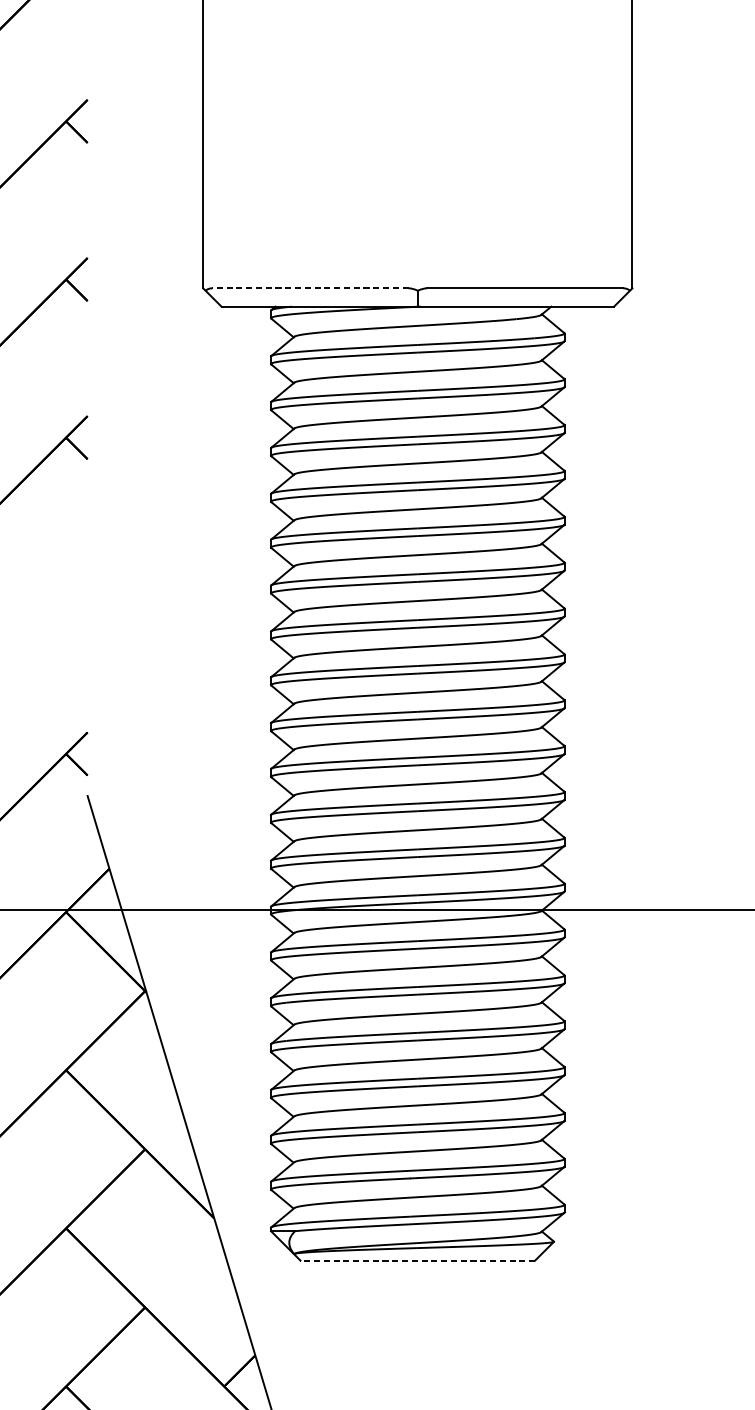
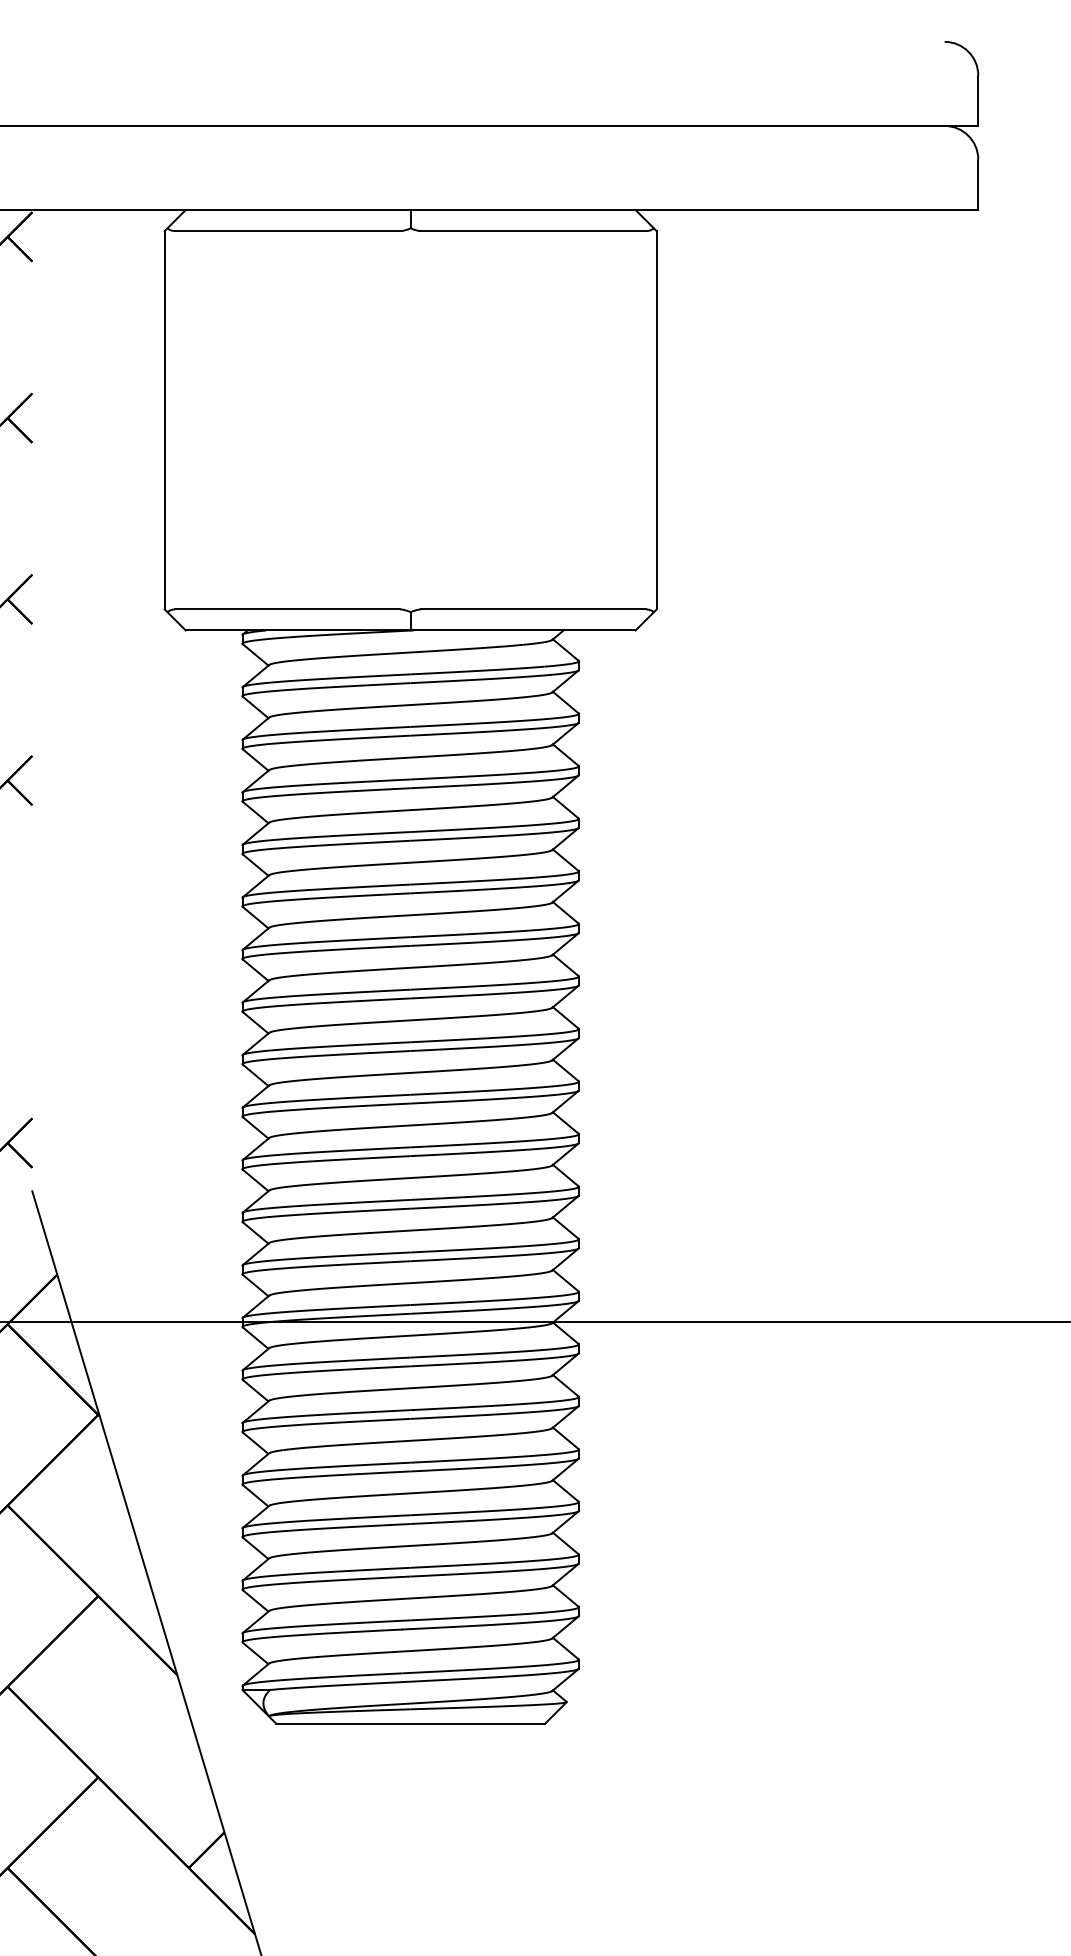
line: (310, 288) -> (287, 609), dashed -> solid
line: (417, 1260) -> (410, 1723), dashed -> solid

